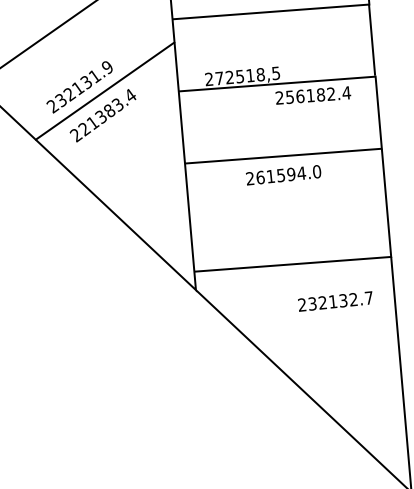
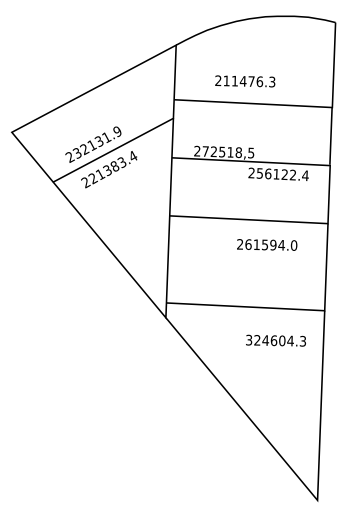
text: (320, 94) -> (284, 174), 256182.4 -> 256122.4
text: (284, 174) -> (267, 244), moved
text: (336, 301) -> (276, 340), 232132.7 -> 324604.3

